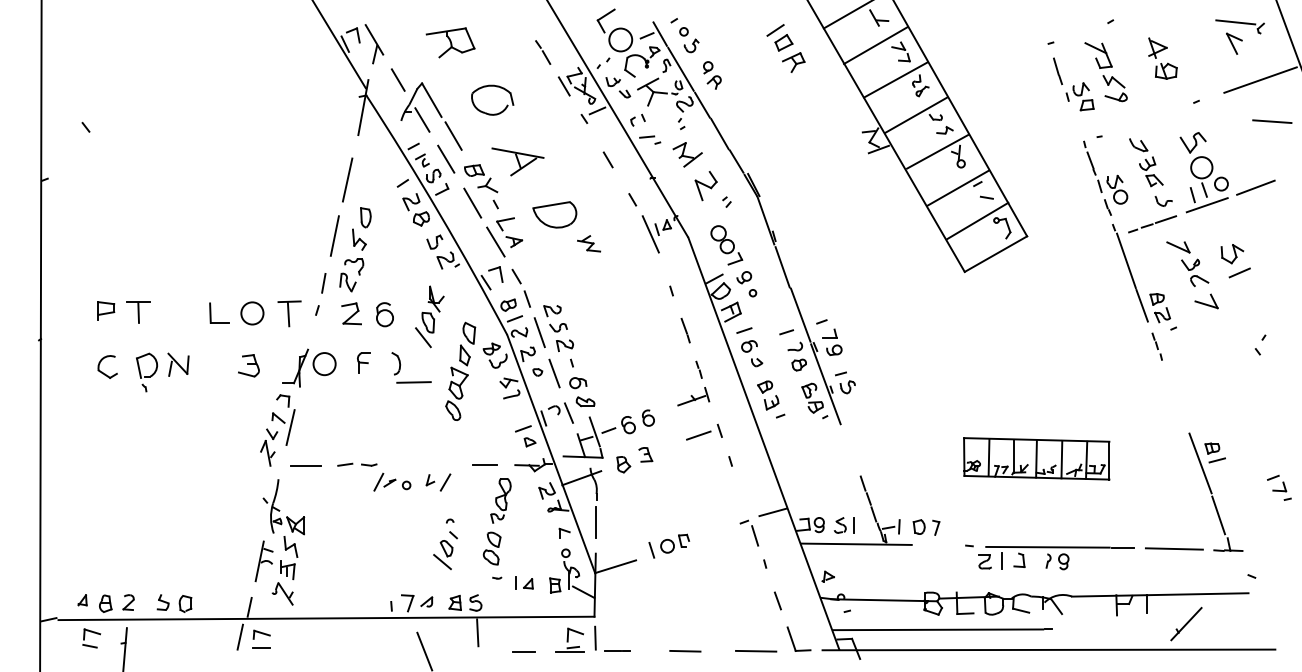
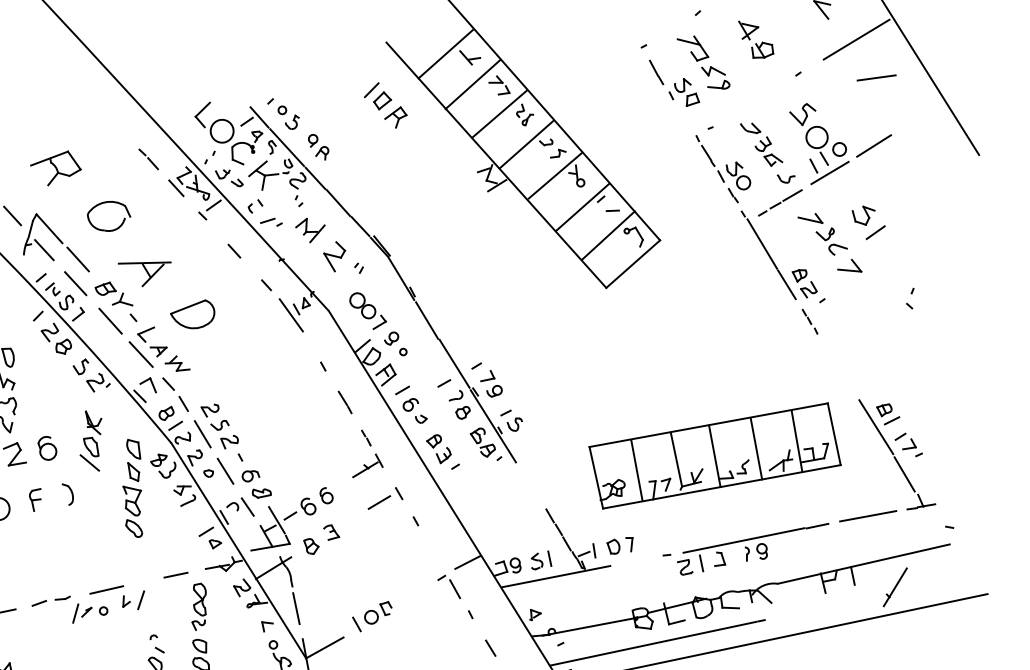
part: (589, 243) -> (177, 363), moved
line: (413, 382) -> (106, 590), moved
part: (1036, 458) -> (714, 455), size x1.67
part: (1279, 487) -> (908, 445), moved

